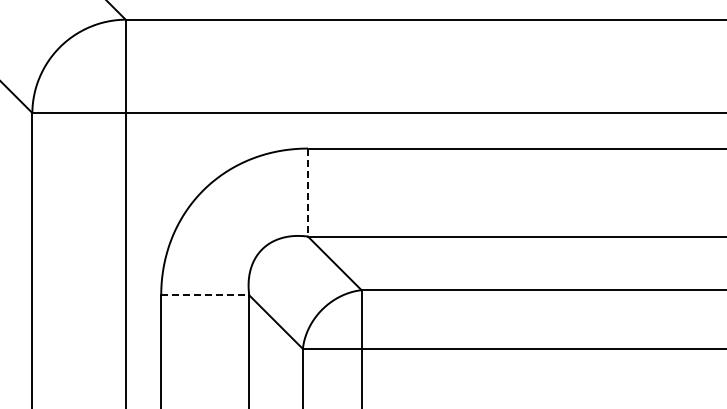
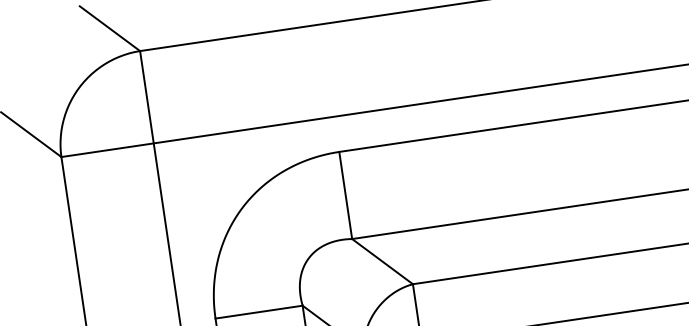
line: (307, 193) -> (345, 196), dashed -> solid
line: (205, 295) -> (259, 312), dashed -> solid

